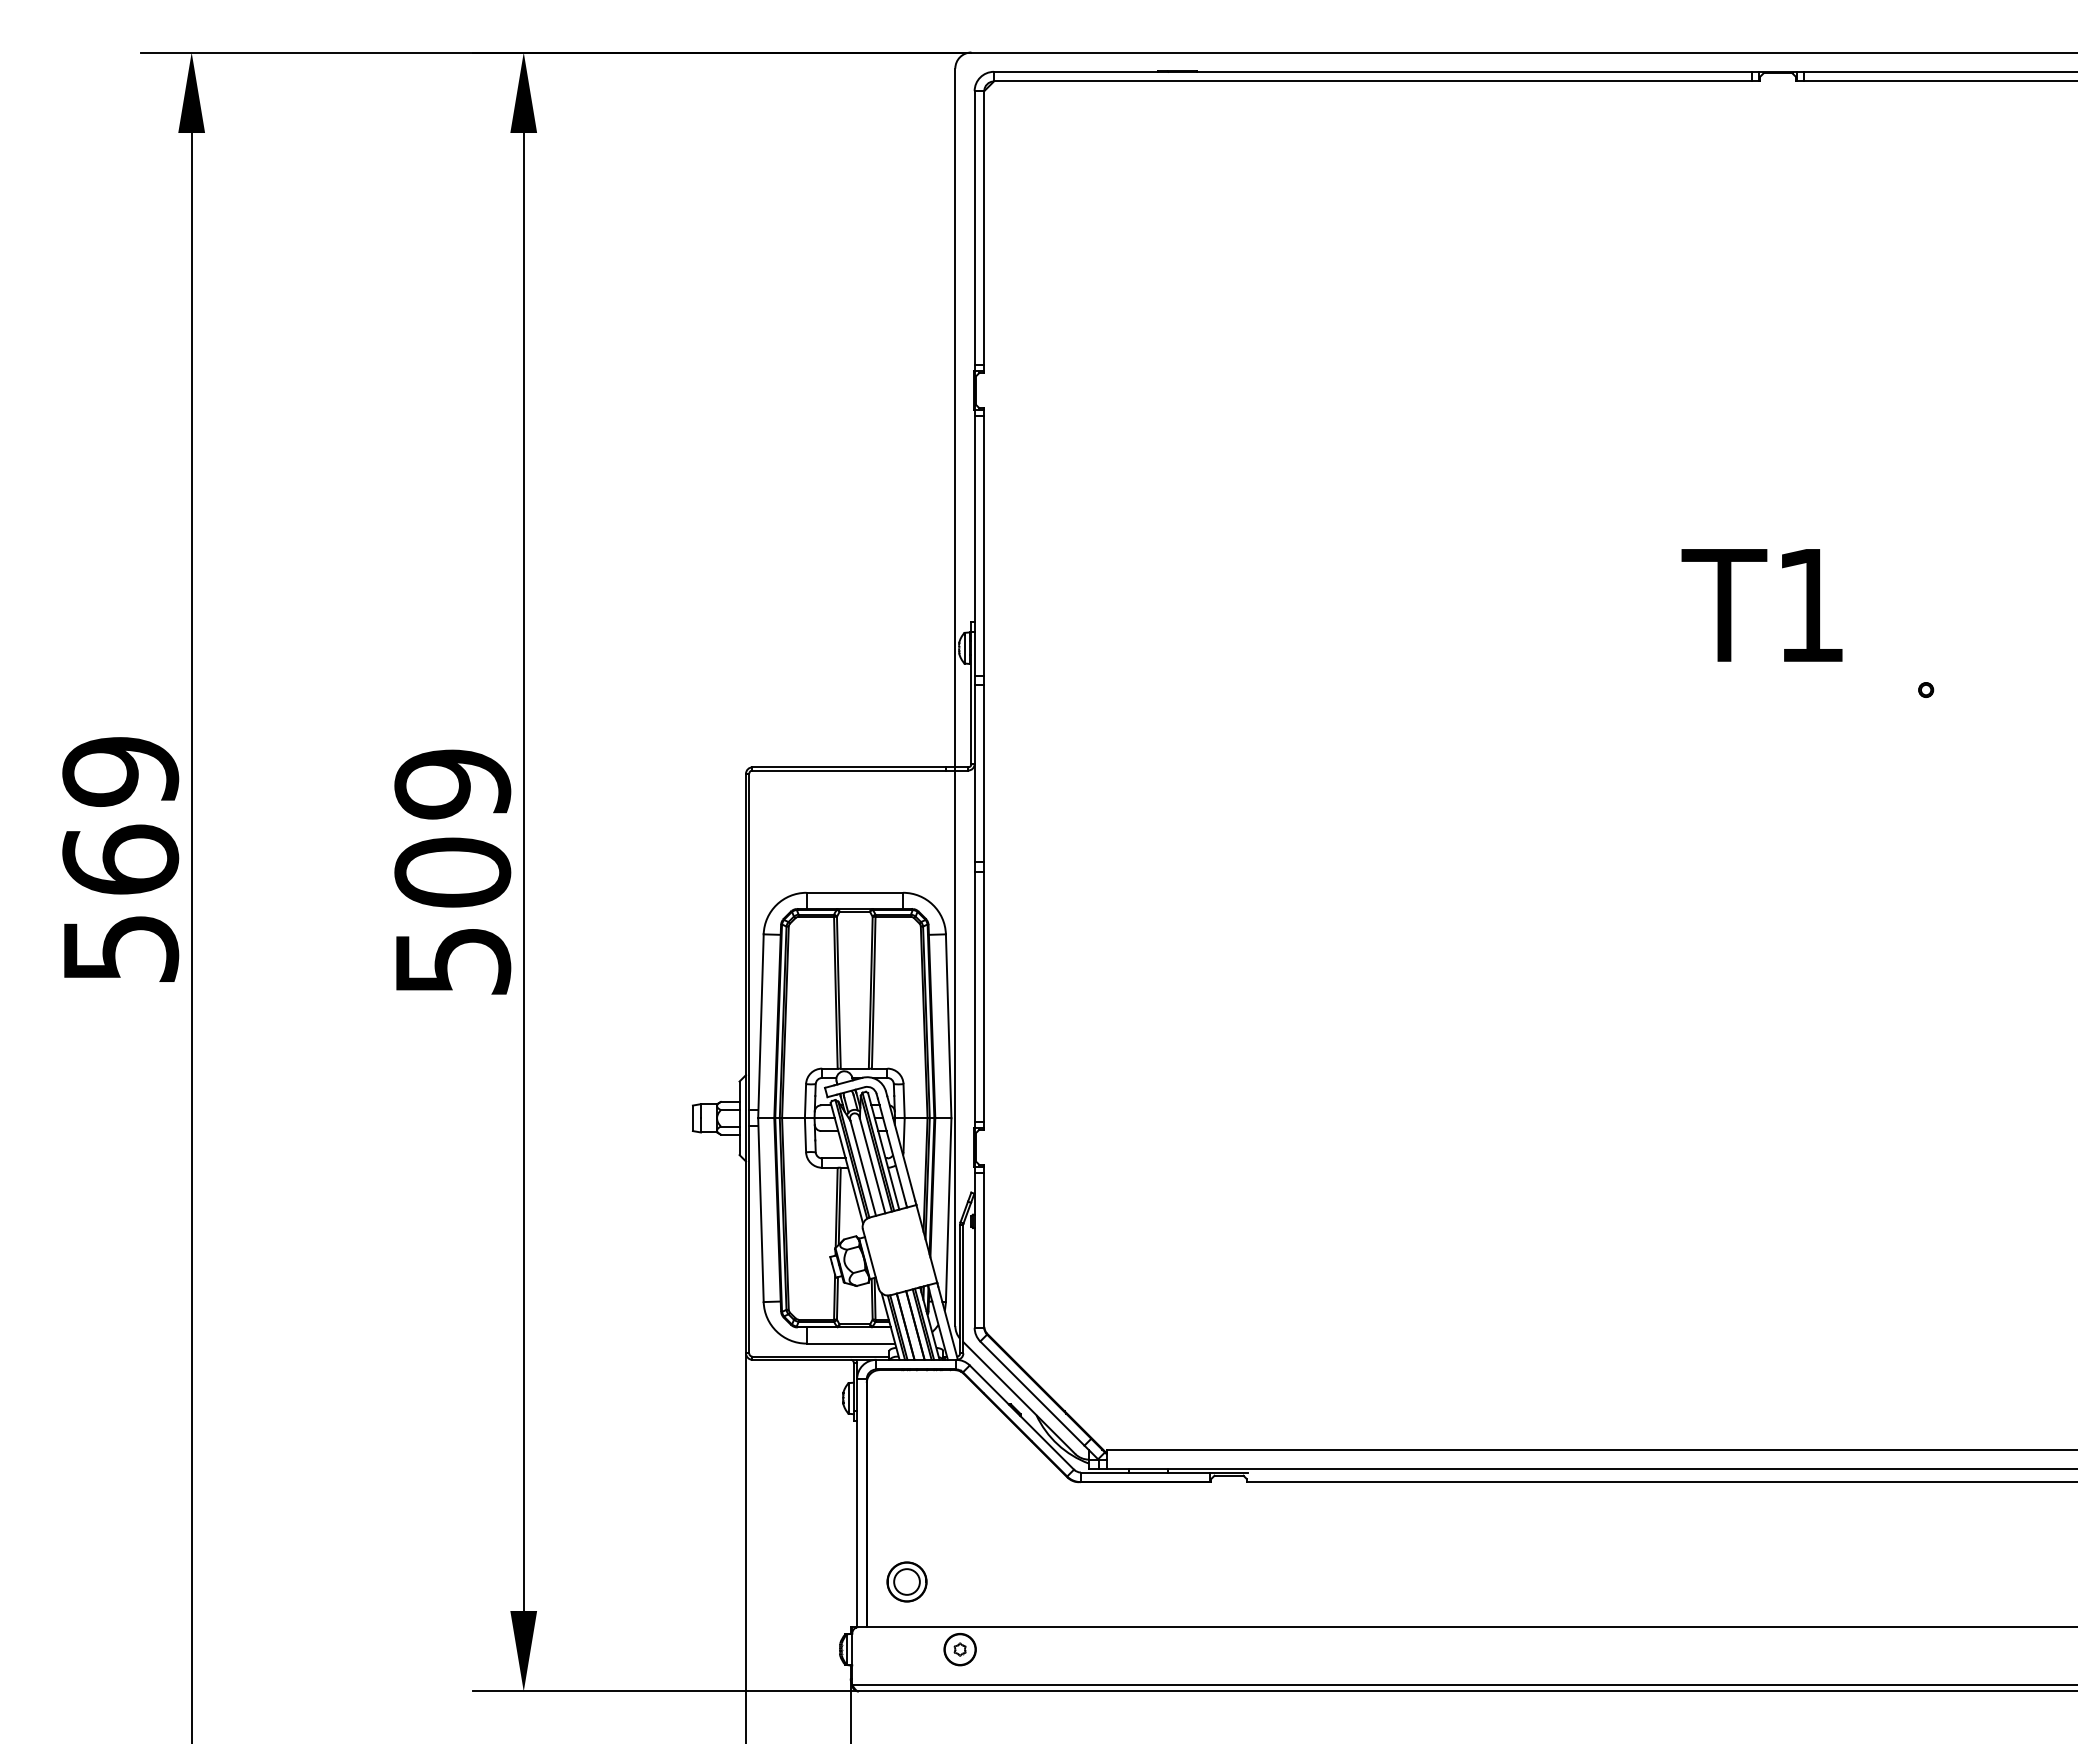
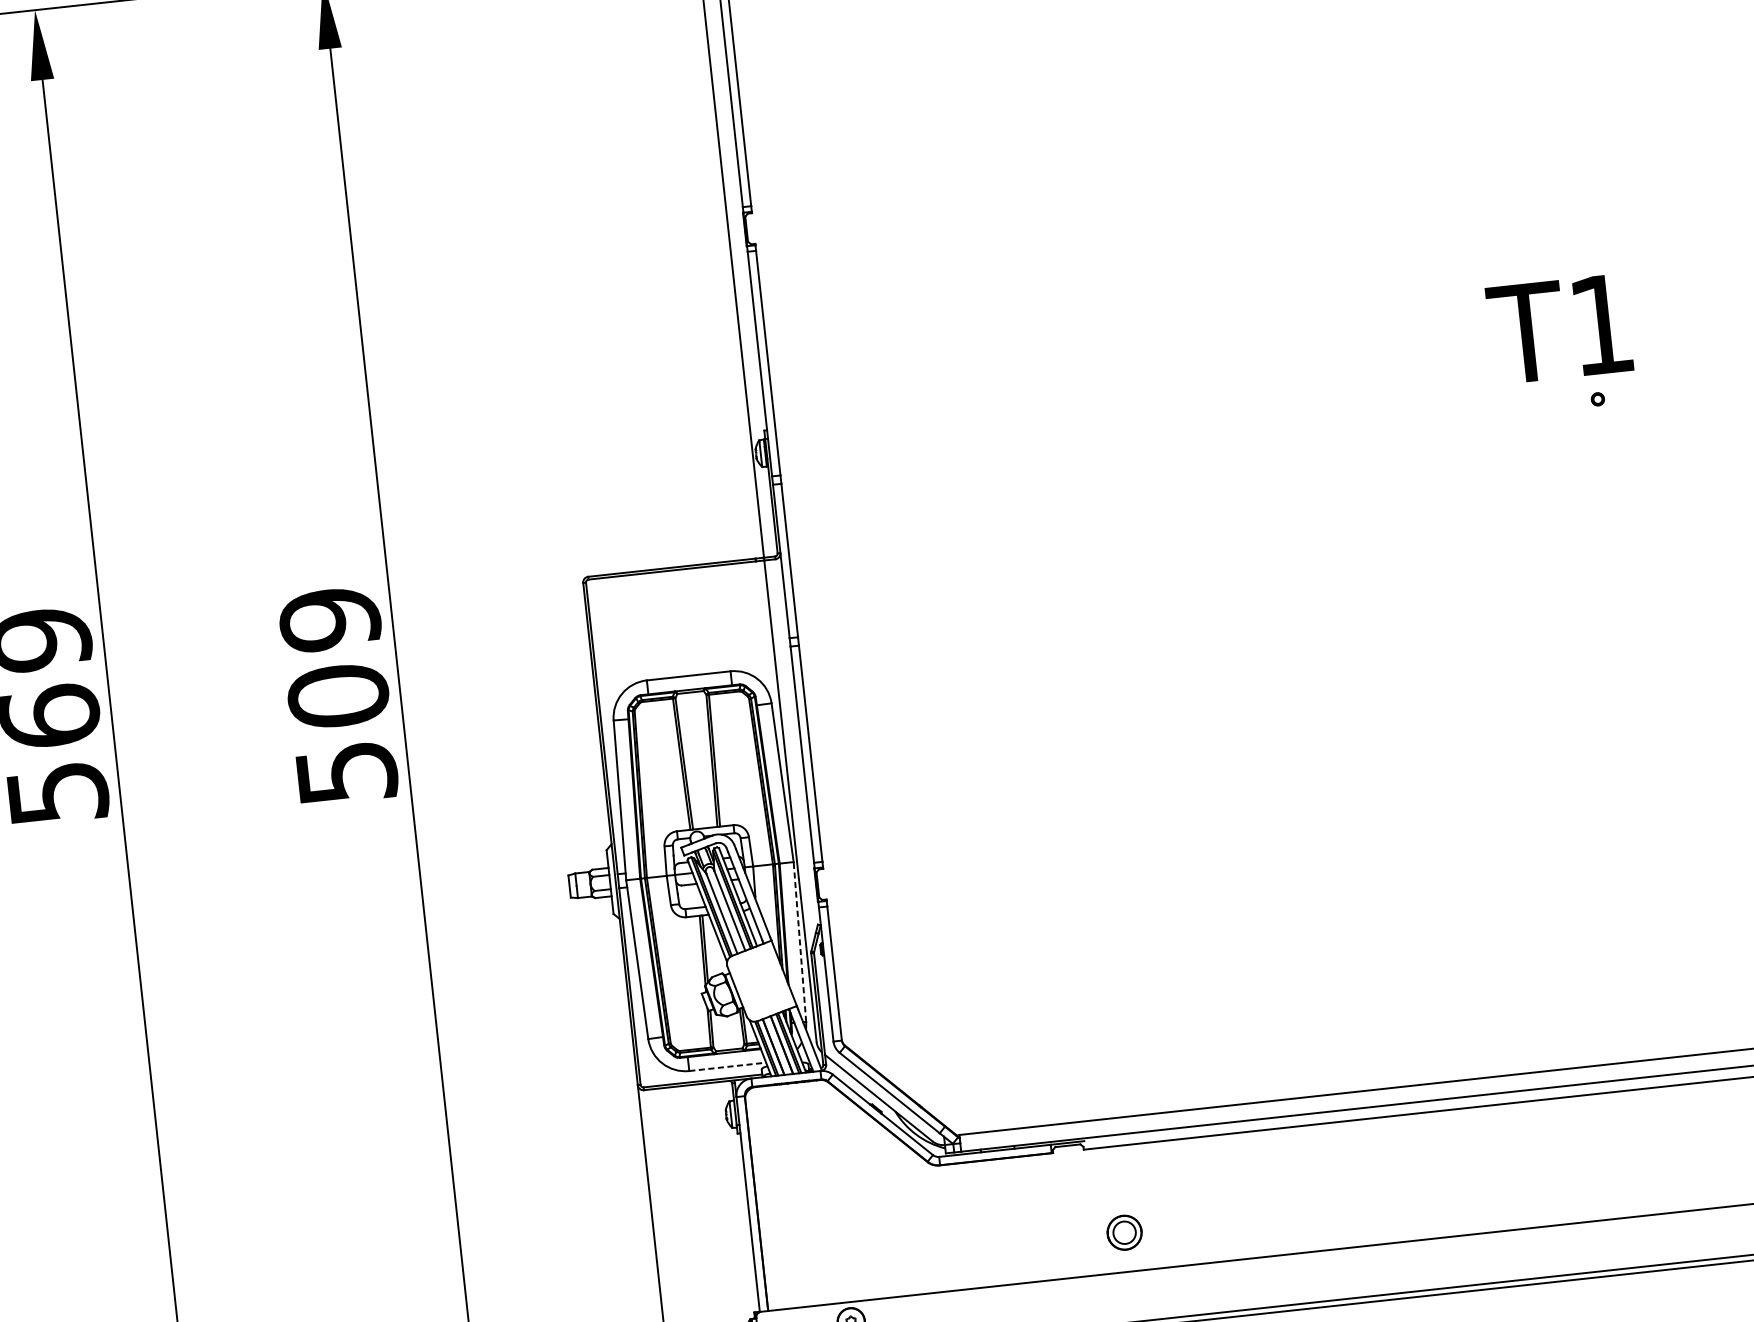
text: (1761, 605) -> (1559, 329), moved
line: (948, 1210) -> (799, 942), solid -> dashed
line: (851, 1343) -> (728, 1066), solid -> dashed
part: (906, 1581) -> (1124, 1232), moved

